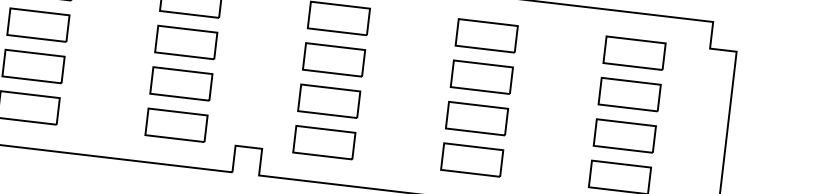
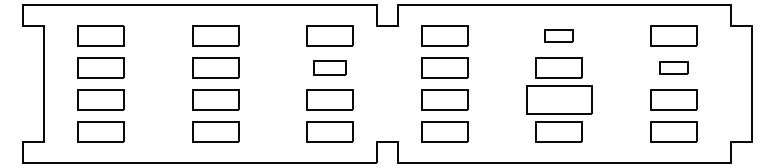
part: (485, 35) -> (558, 35), size x0.6
part: (185, 41) -> (329, 67), size x0.7
part: (629, 93) -> (673, 67), size x0.6
part: (476, 117) -> (558, 99), size x1.4

